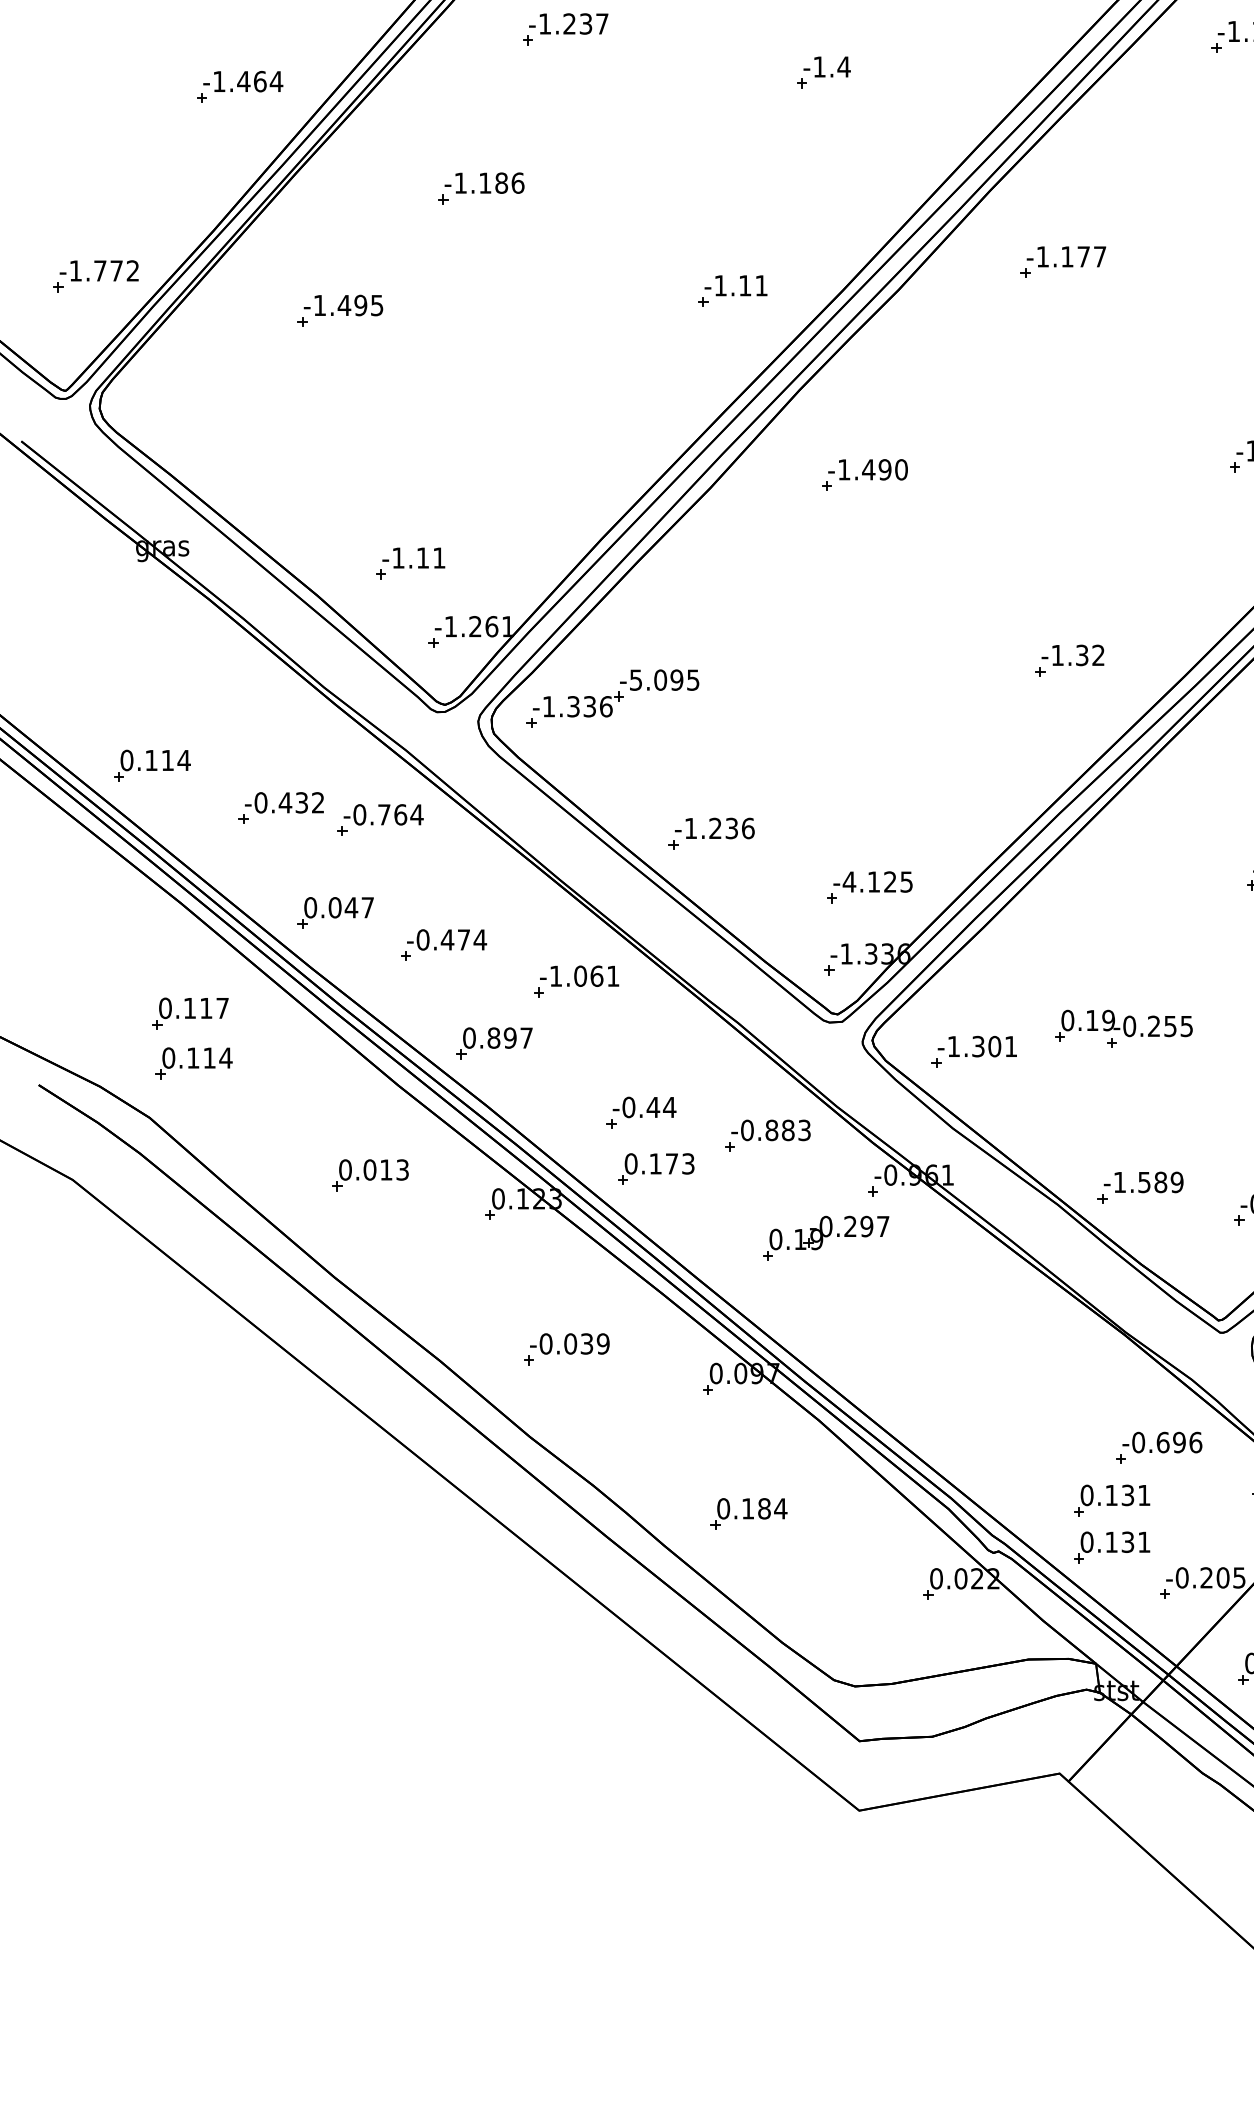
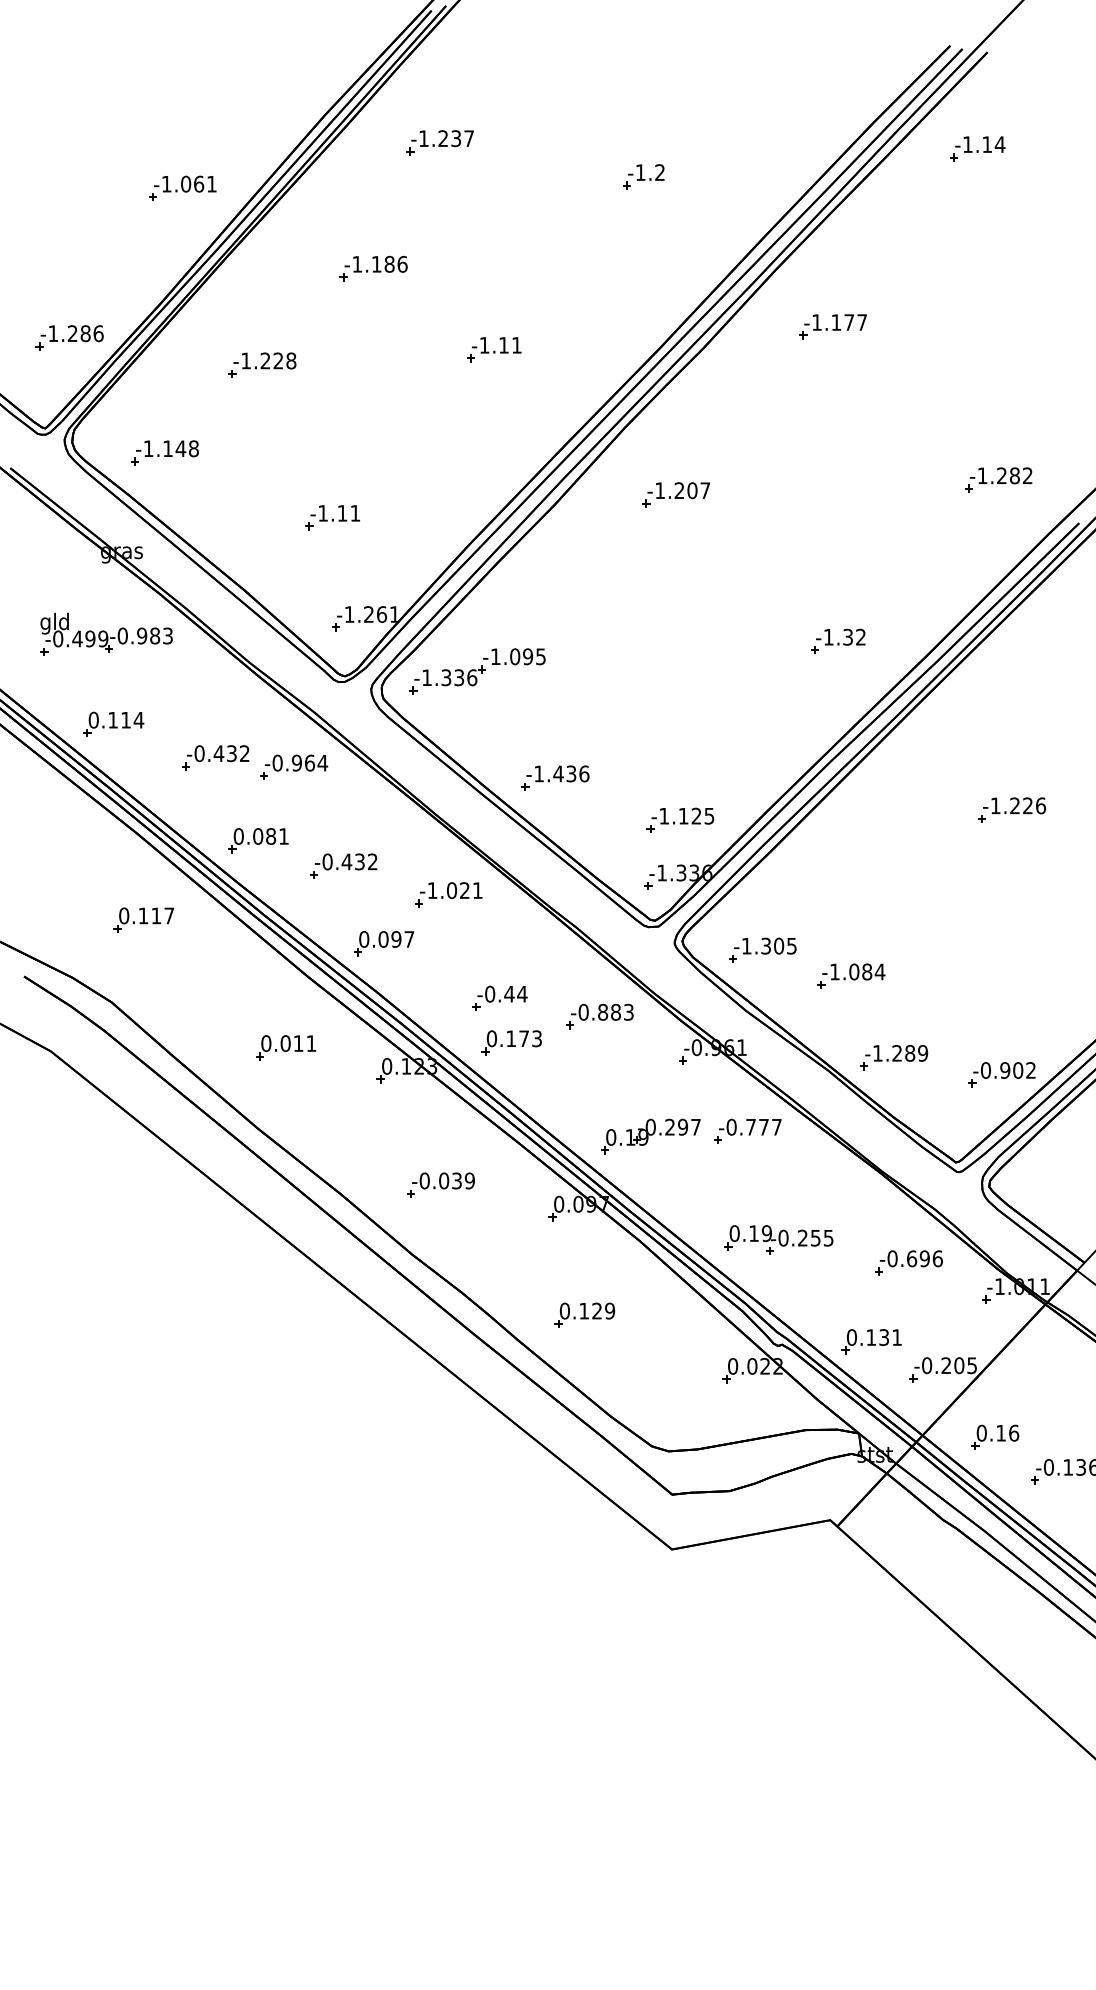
text: (843, 66) -> (659, 172), -1.4 -> -1.2
text: (259, 80) -> (198, 183), -1.464 -> -1.061
text: (116, 270) -> (85, 333), -1.772 -> -1.286
part: (733, 291) -> (494, 349), moved
text: (360, 304) -> (278, 360), -1.495 -> -1.228
part: (216, 421) -> (164, 452), added
text: (885, 469) -> (692, 490), -1.490 -> -1.207
part: (410, 563) -> (332, 517), moved
part: (143, 650) -> (106, 633), added
text: (635, 679) -> (495, 656), -5.095 -> -1.095
text: (383, 814) -> (296, 762), -0.764 -> -0.964
text: (715, 827) -> (558, 773), -1.236 -> -1.436
text: (849, 882) -> (664, 816), -4.125 -> -1.125
text: (358, 907) -> (276, 836), 0.047 -> 0.081
text: (472, 939) -> (366, 861), -0.474 -> -0.432
text: (597, 976) -> (465, 890), -1.061 -> -1.021
part: (1123, 1028) -> (778, 1239), moved
text: (493, 1038) -> (383, 939), 0.897 -> 0.097
text: (1010, 1047) -> (791, 946), -1.301 -> -1.305
part: (193, 1062) -> (146, 958), removed
part: (1086, 1083) -> (851, 975), added
text: (402, 1169) -> (311, 1043), 0.013 -> 0.011
text: (1143, 1182) -> (896, 1053), -1.589 -> -1.289
part: (825, 1238) -> (650, 1136), moved
part: (954, 1280) -> (747, 1130), added
part: (1111, 1500) -> (871, 1304), removed
text: (772, 1508) -> (603, 1310), 0.184 -> 0.129

